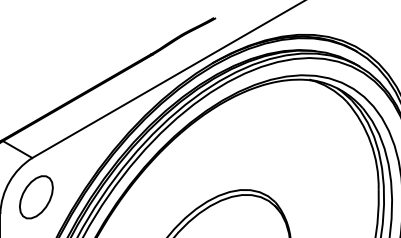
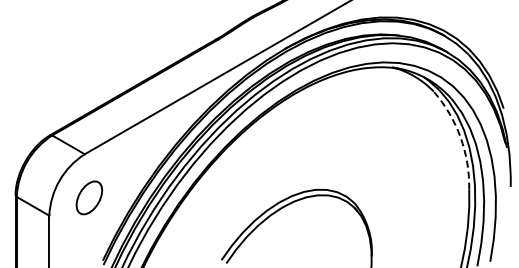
arc: (370, 142) -> (460, 137), solid -> dashed
part: (36, 196) -> (89, 197), size x0.7

